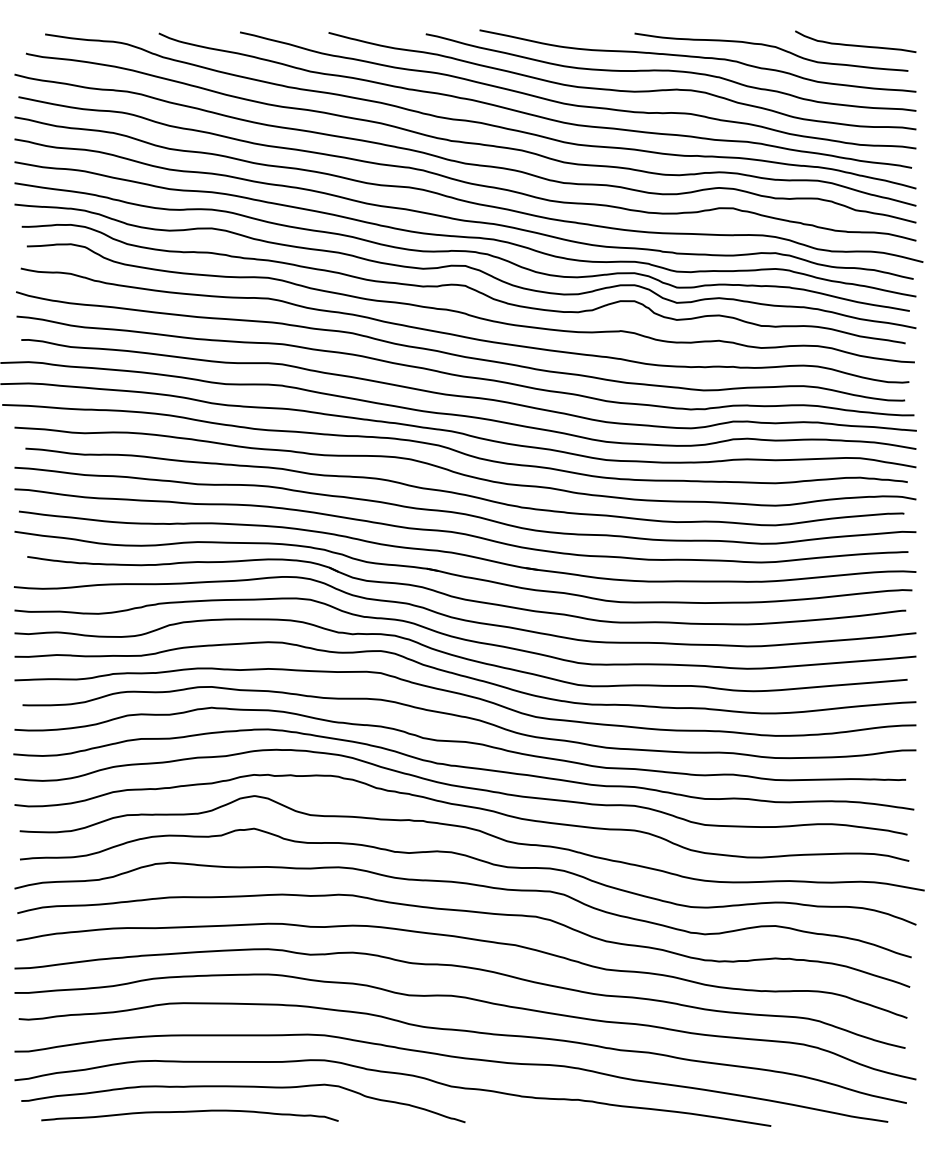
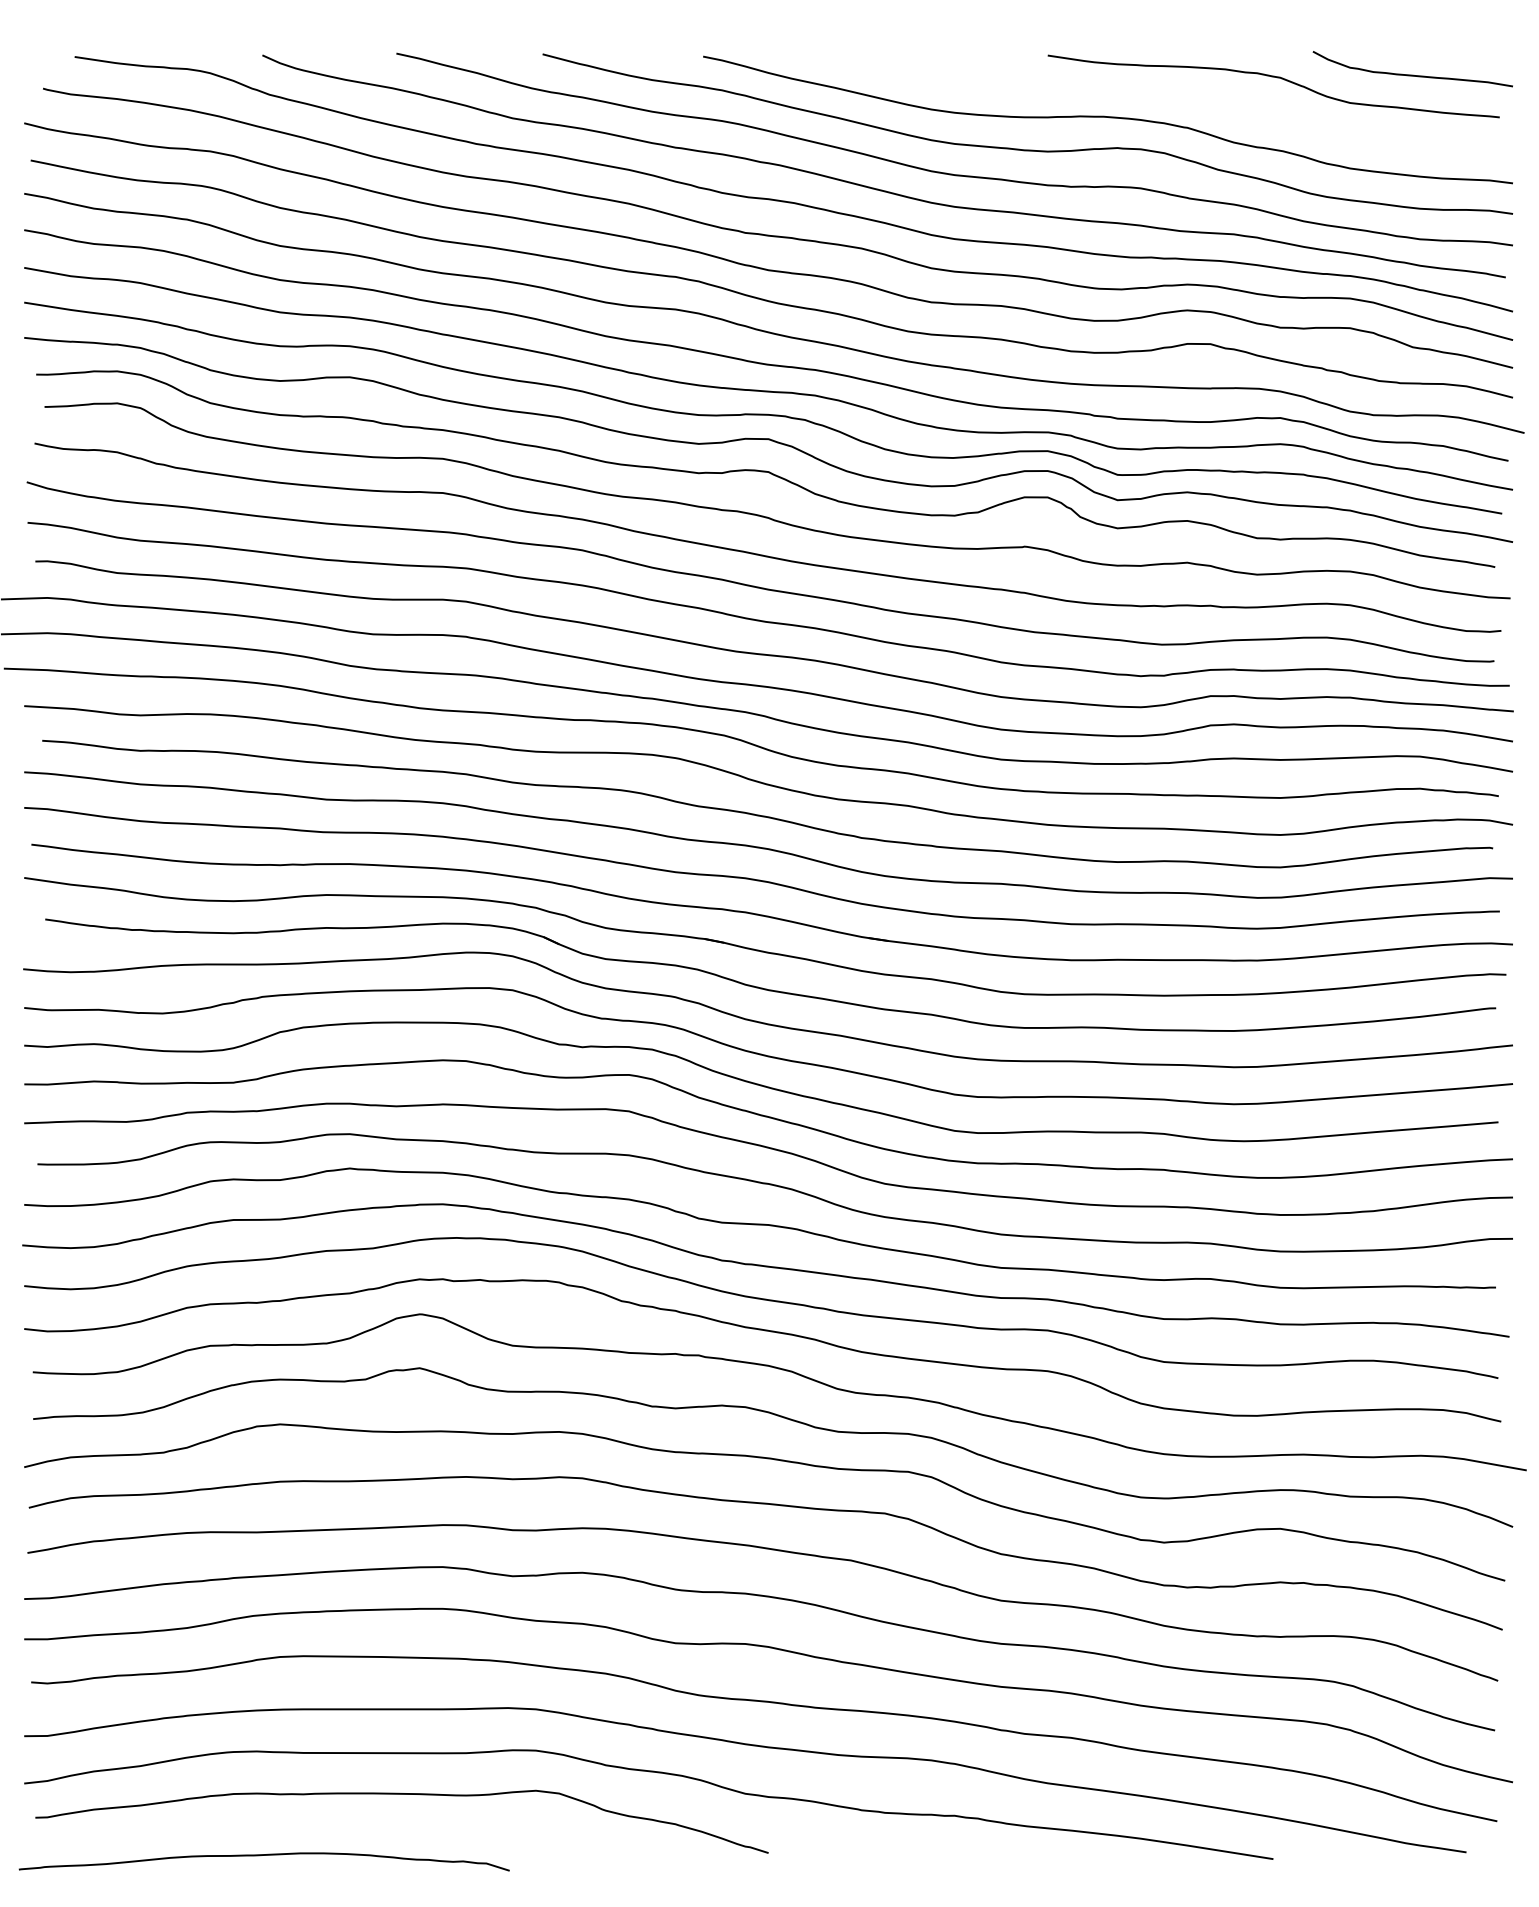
curve: (699, 58) -> (1154, 96), removed
curve: (189, 1112) -> (263, 1856), moved

